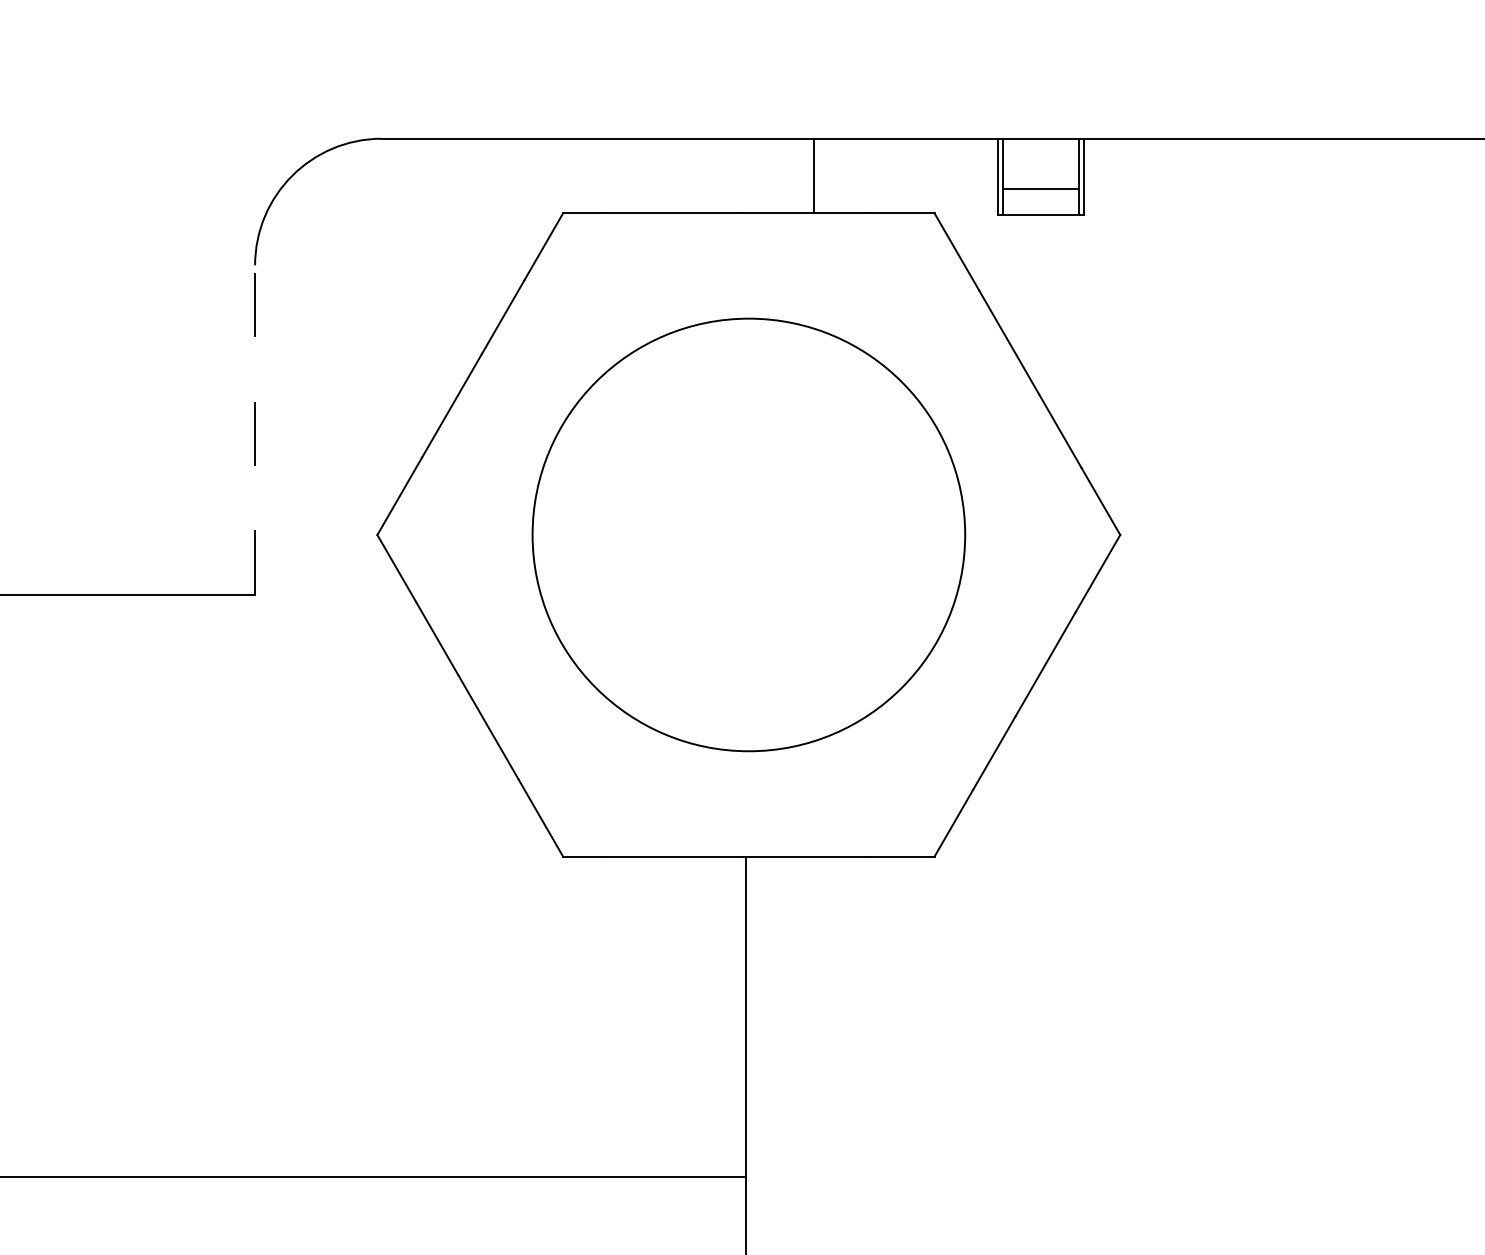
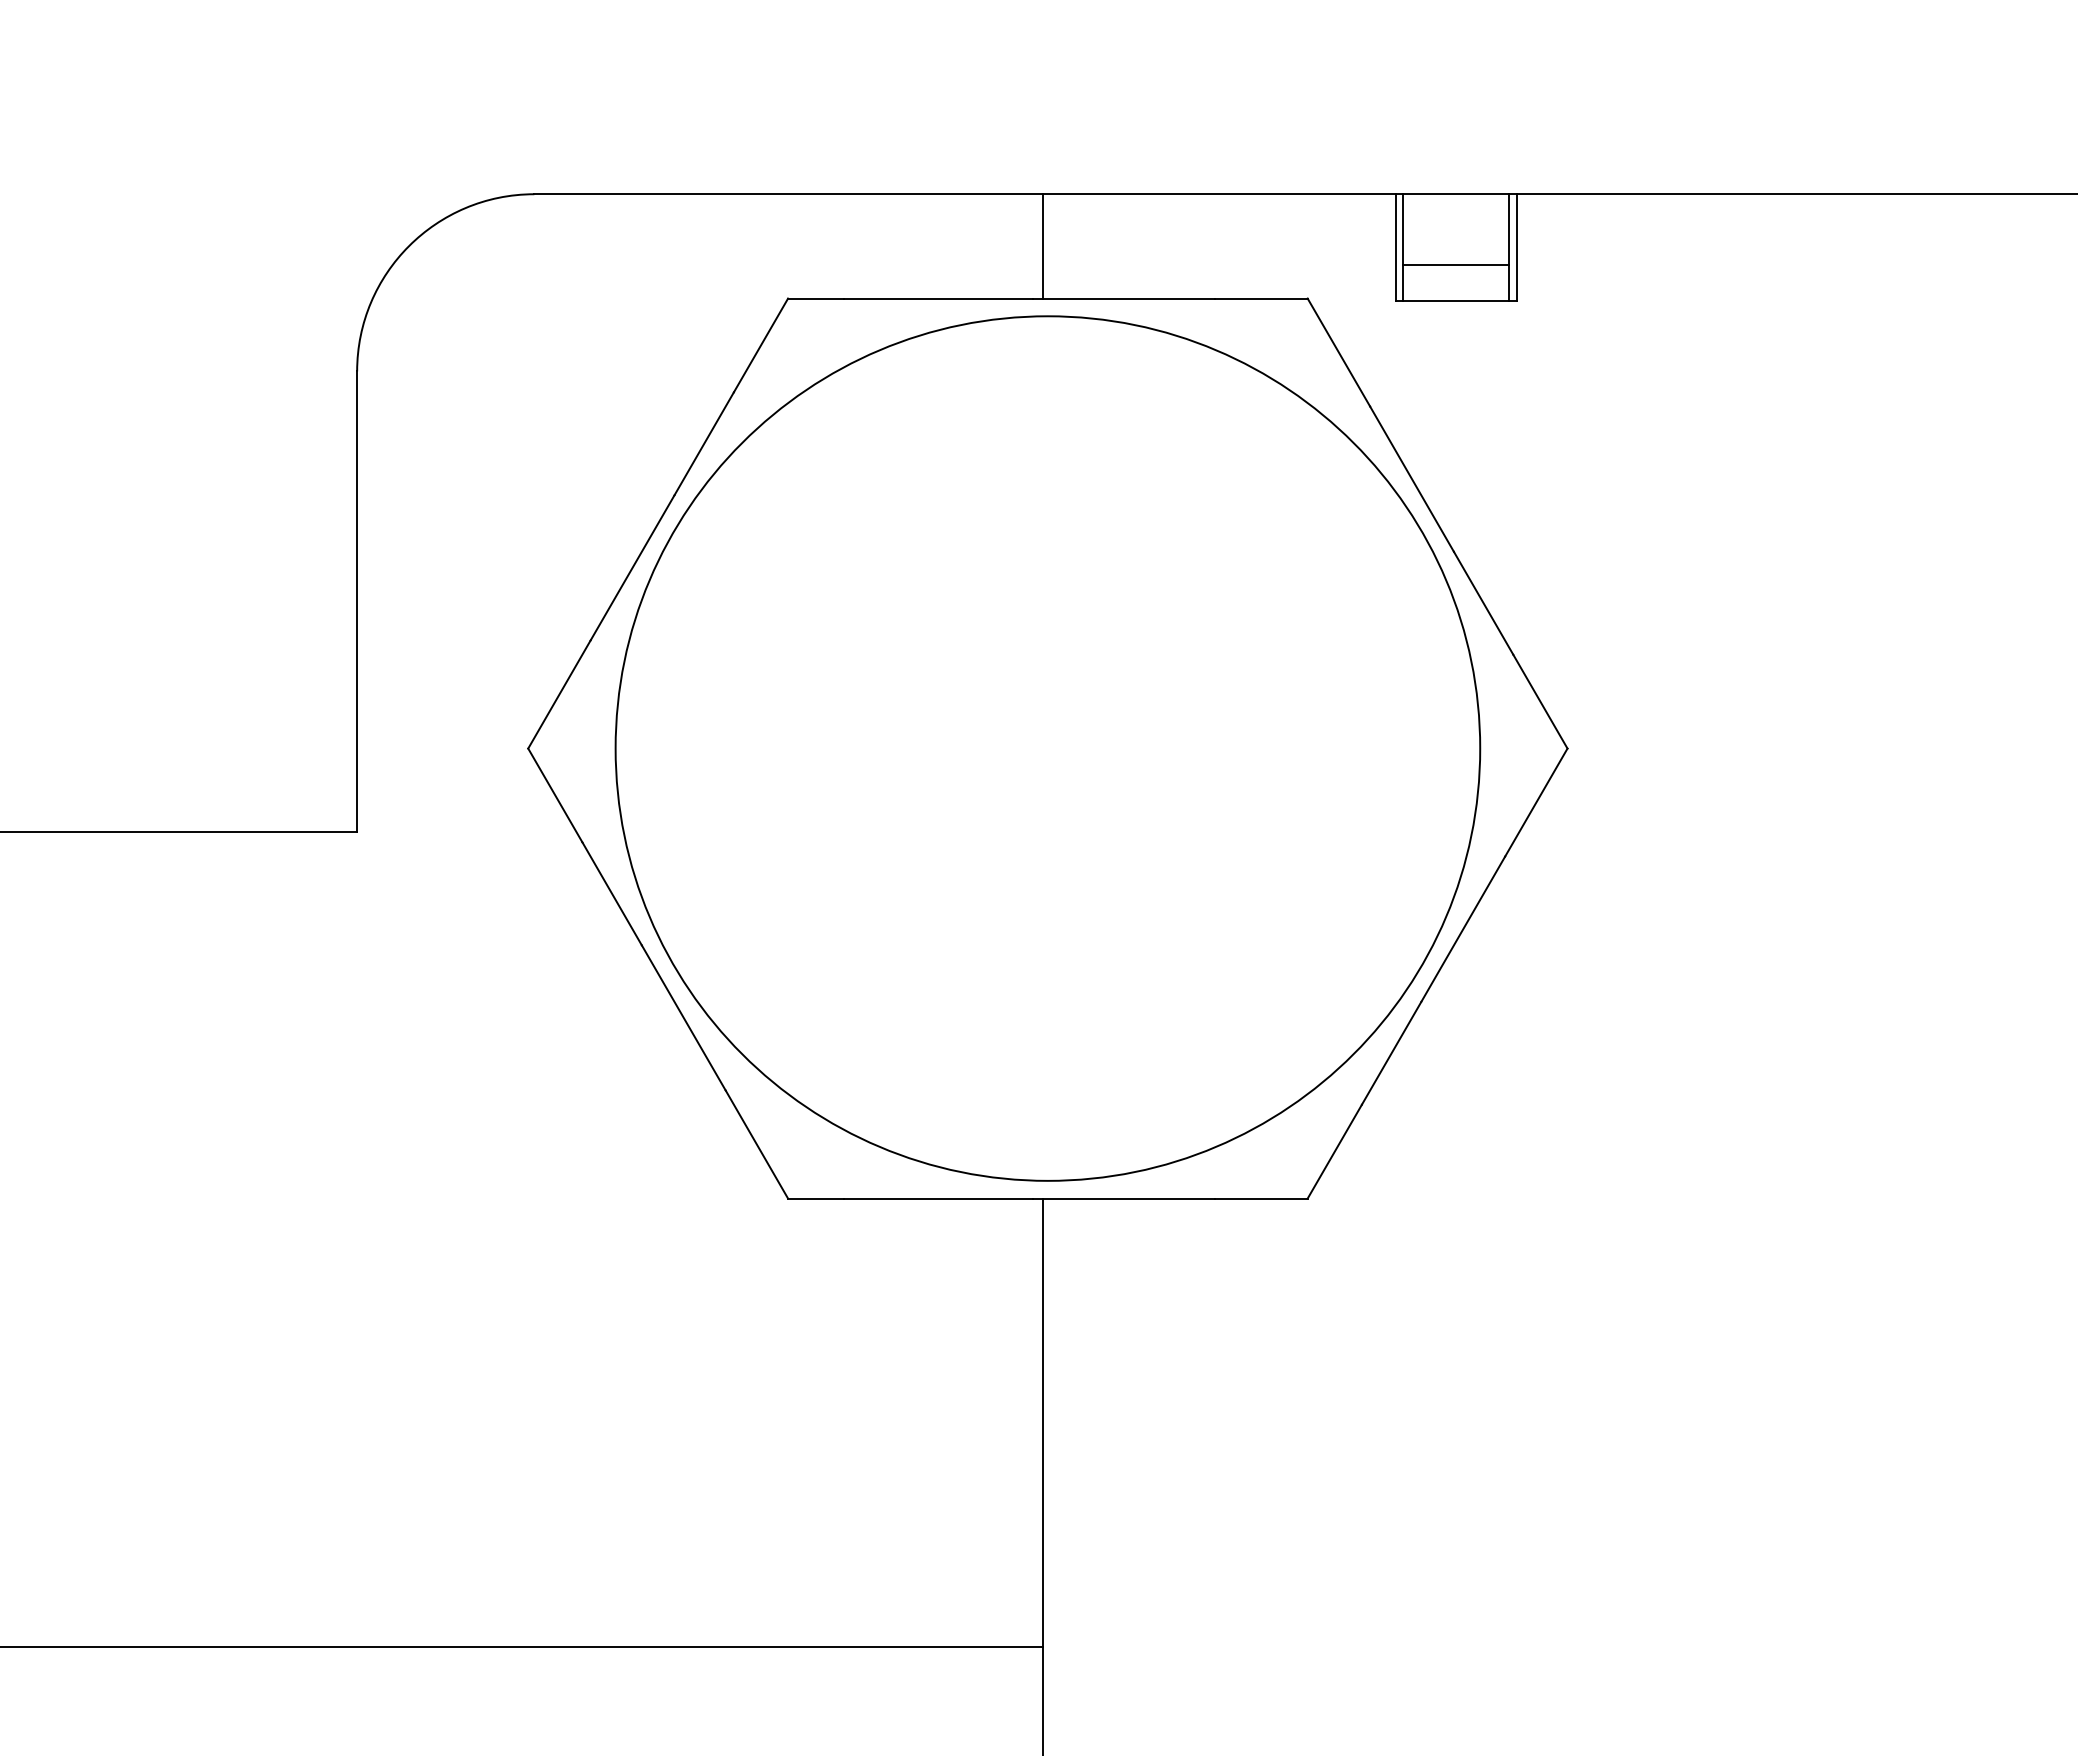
line: (813, 176) -> (1043, 246), moved
line: (255, 429) -> (357, 601), dashed -> solid
circle: (748, 534) -> (1047, 748), size x1.43

